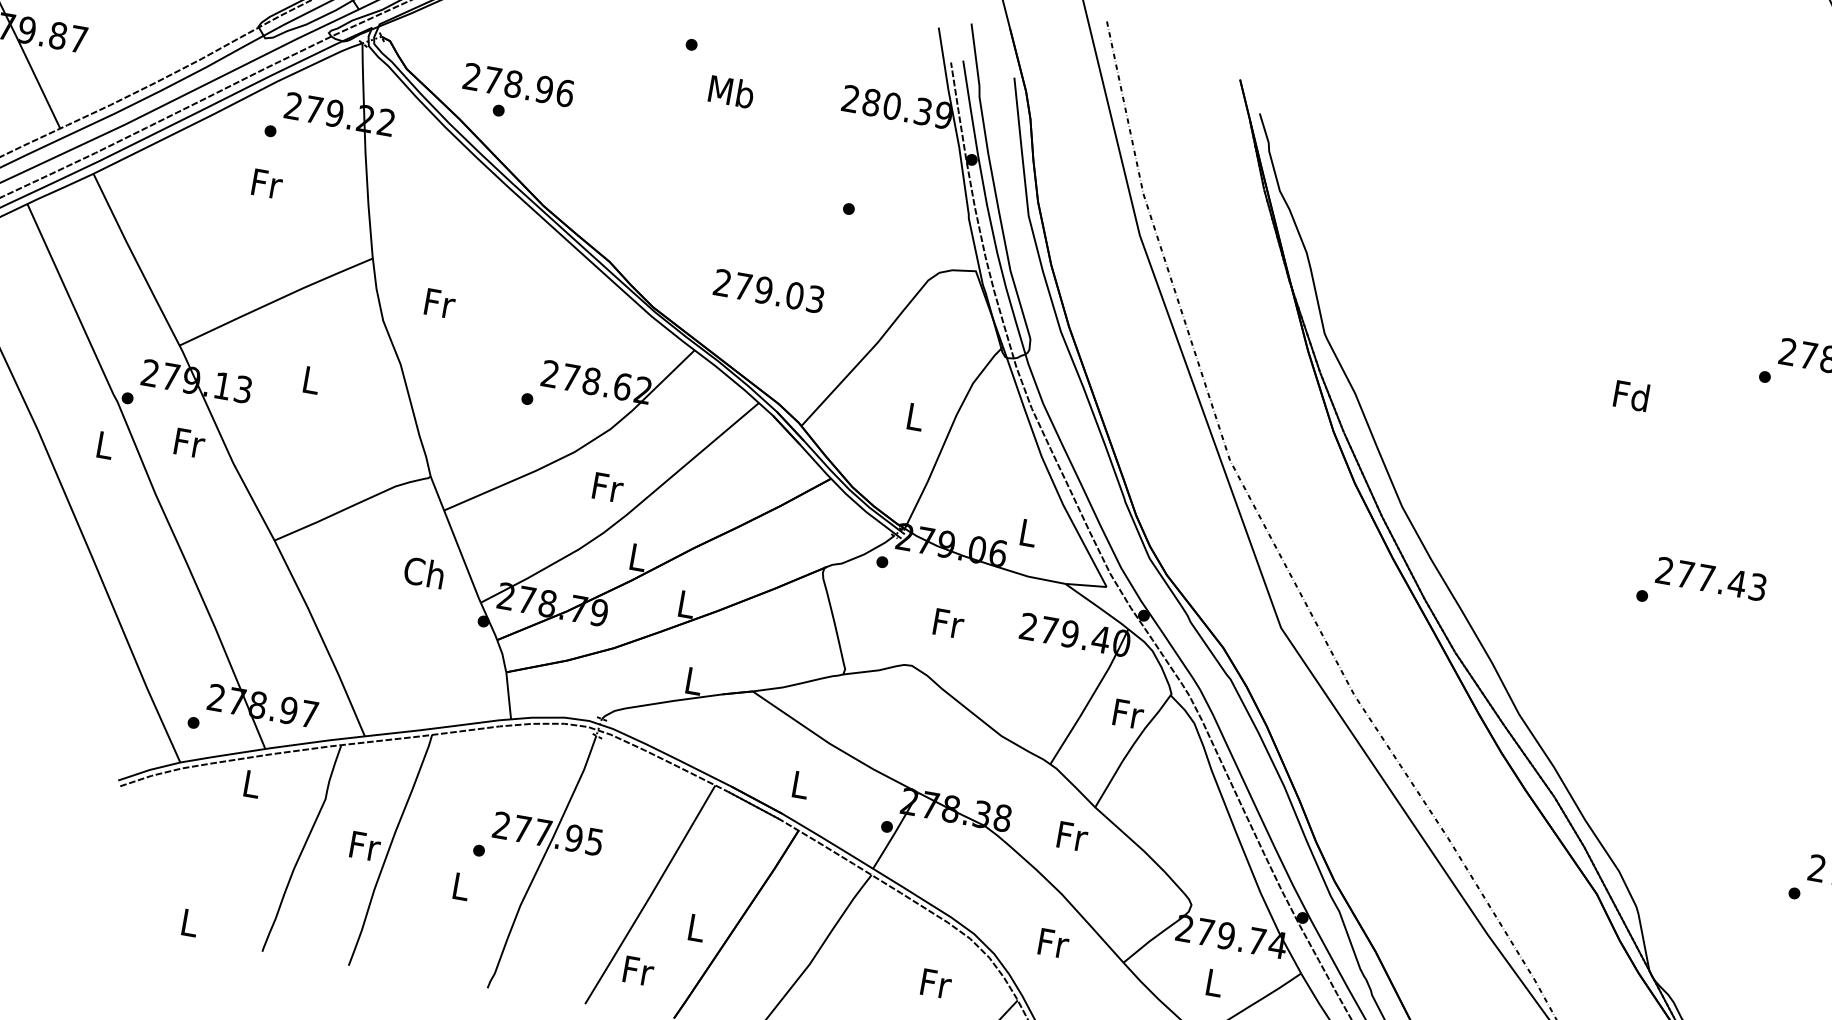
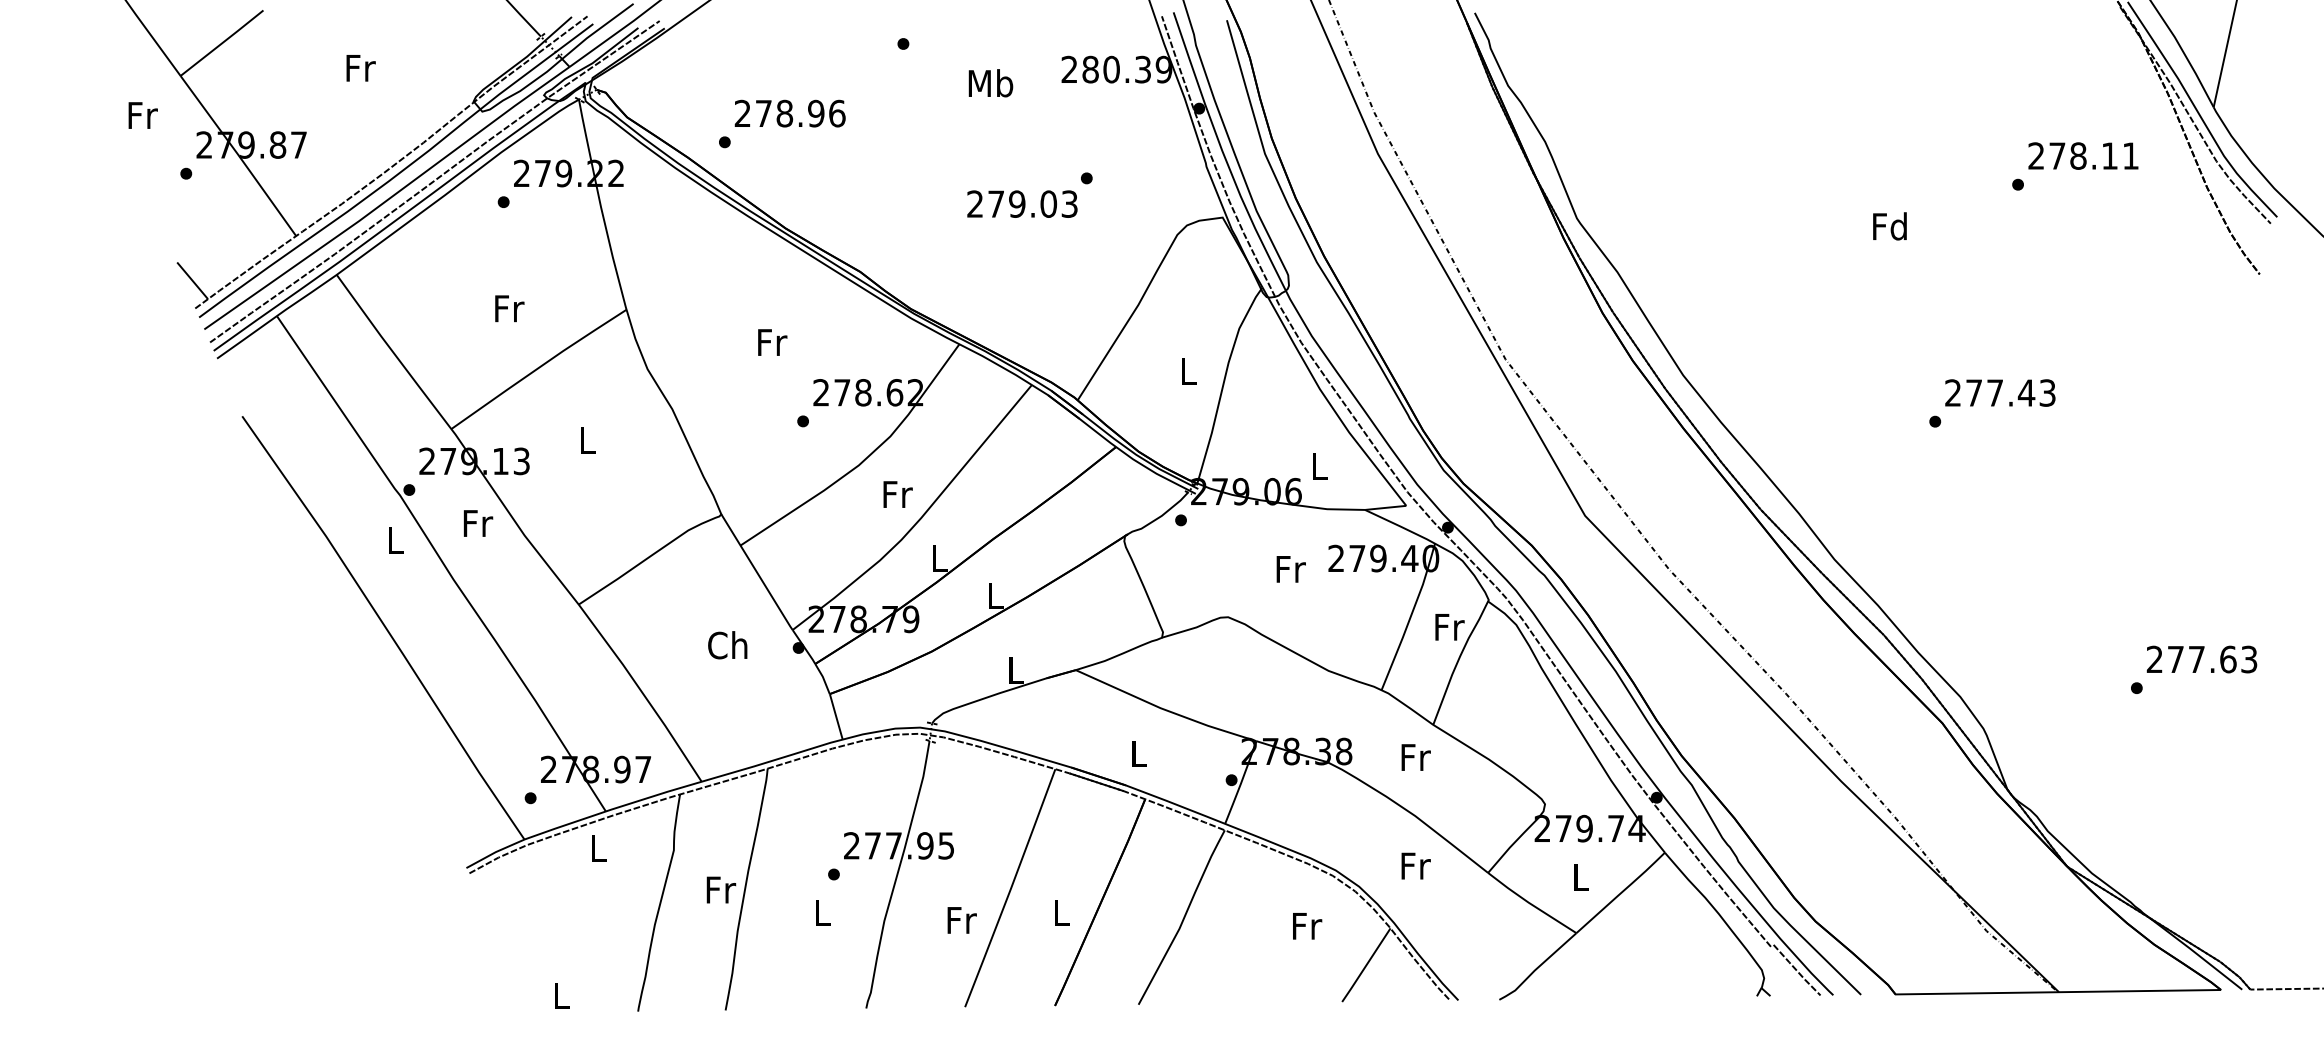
text: (518, 84) -> (789, 113), moved
text: (731, 91) -> (990, 83), moved
text: (267, 183) -> (509, 308), moved
text: (769, 290) -> (1022, 203), moved
text: (439, 303) -> (772, 342), moved
text: (423, 572) -> (727, 645), moved
text: (948, 623) -> (1290, 569), moved
text: (638, 971) -> (961, 920), moved

